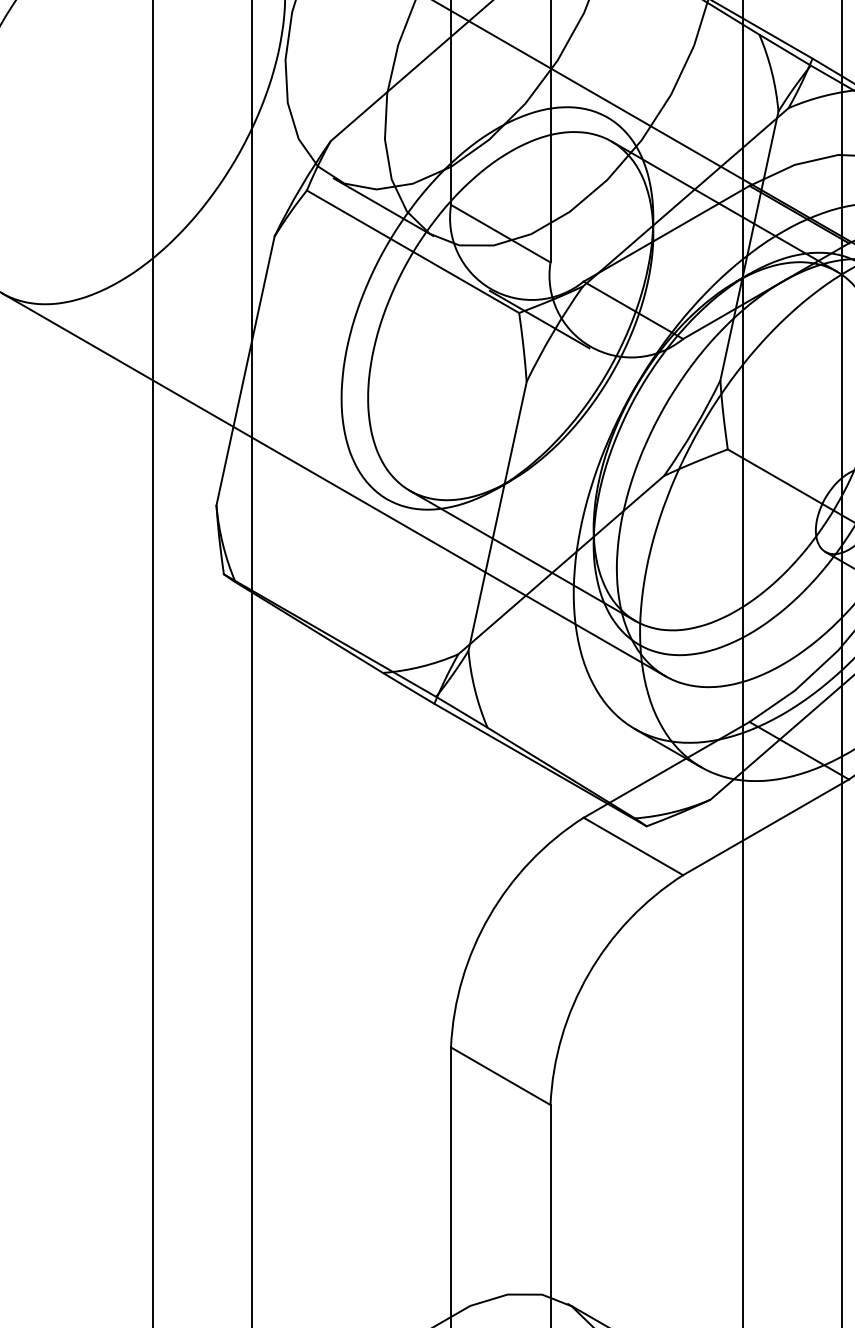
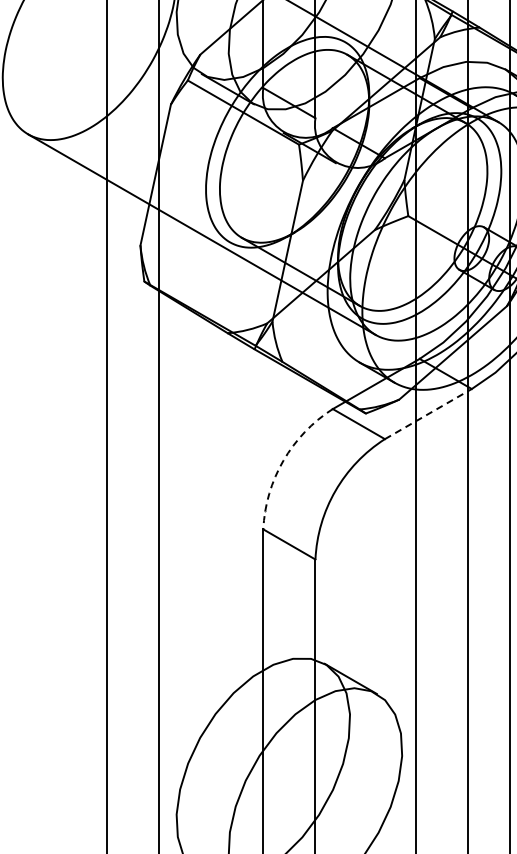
line: (766, 826) -> (428, 413), solid -> dashed
arc: (489, 915) -> (283, 460), solid -> dashed

